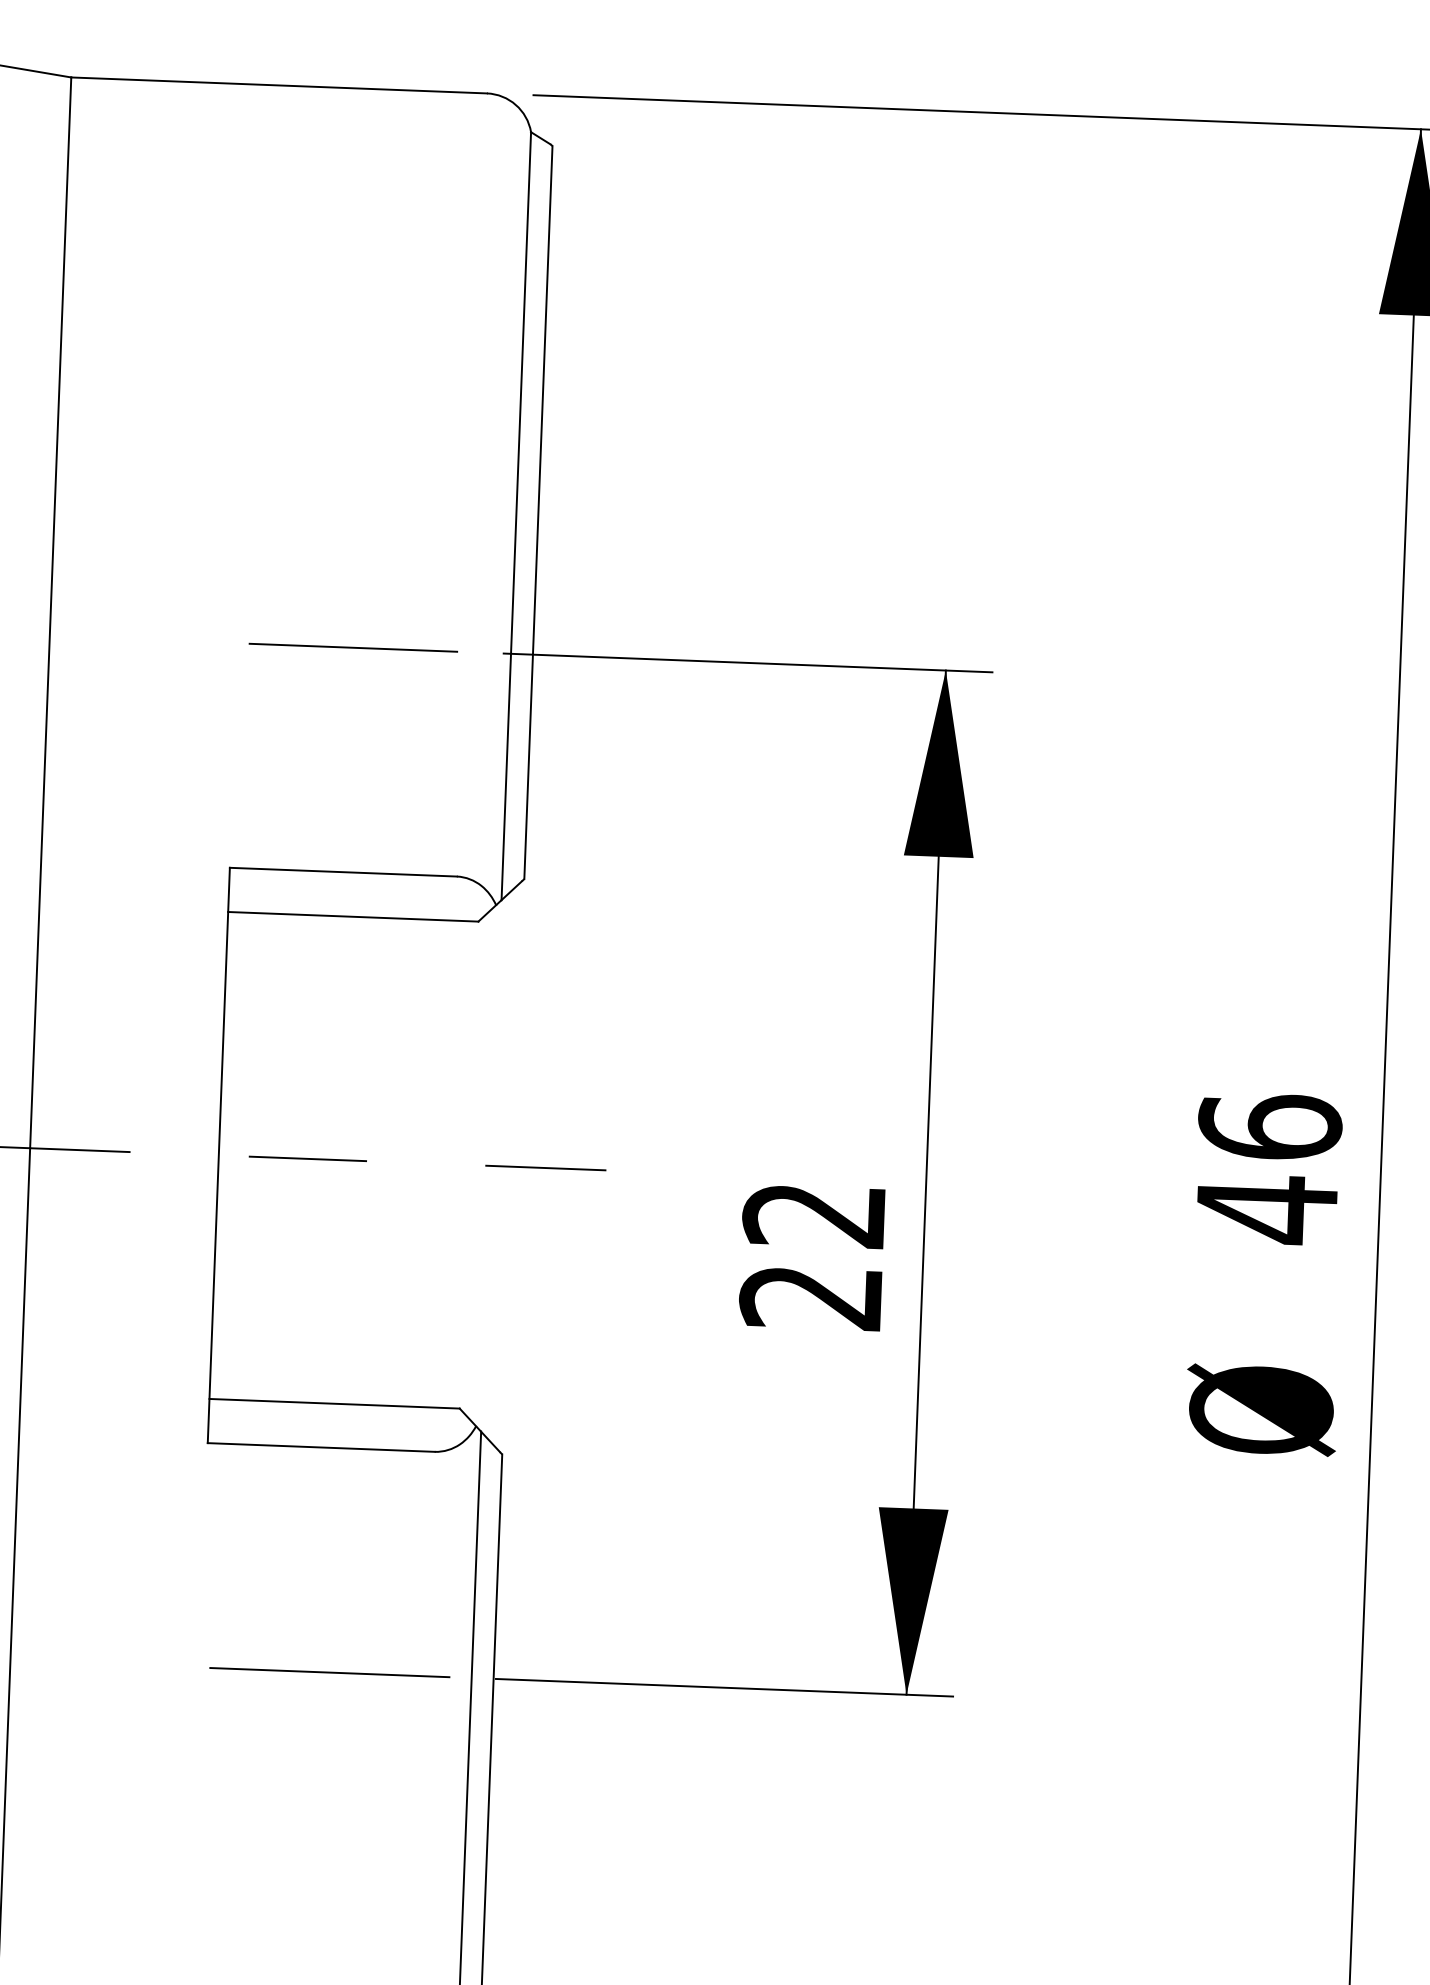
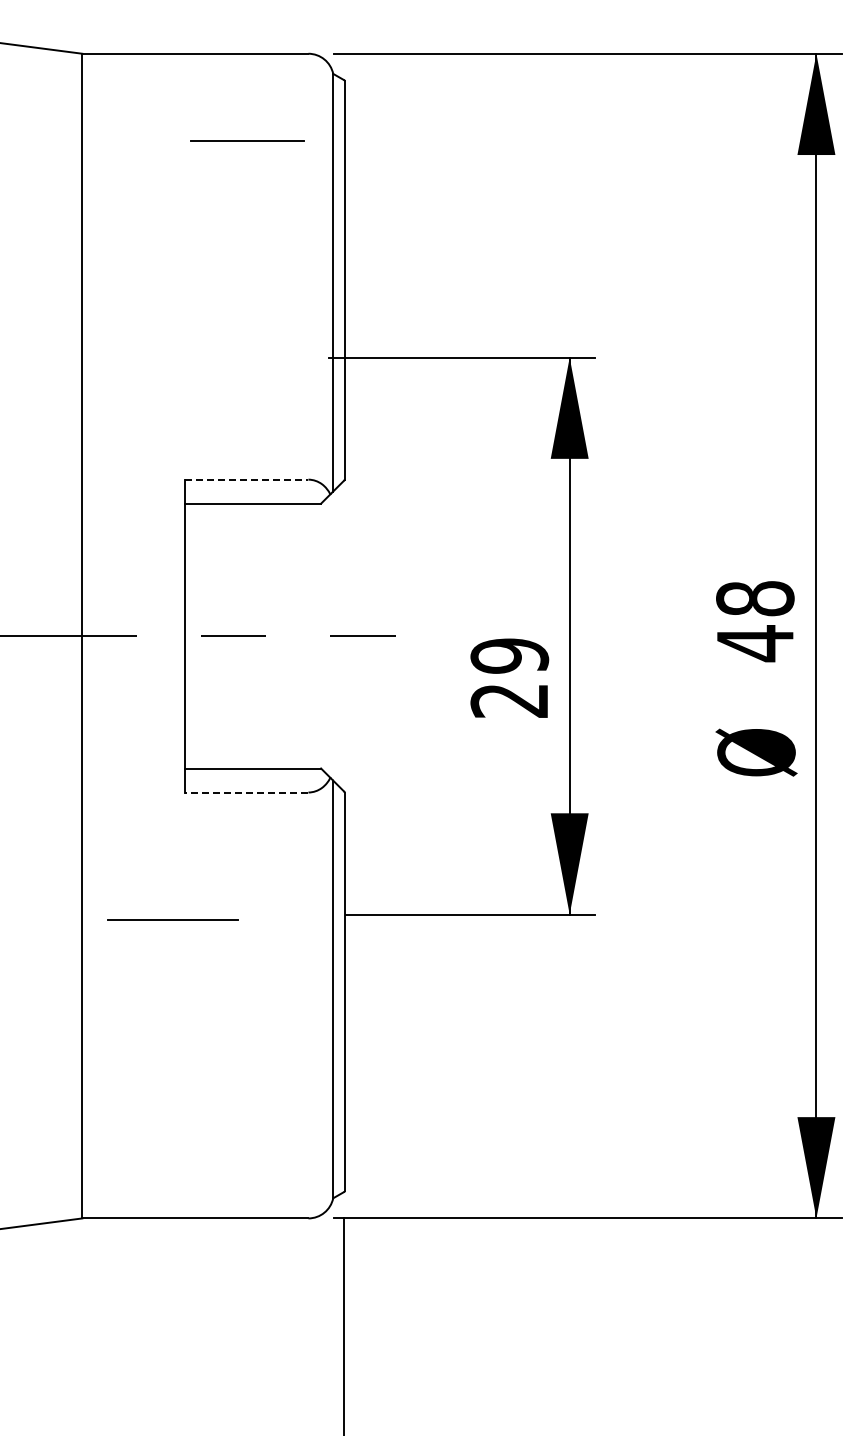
line: (353, 647) -> (247, 140), moved
line: (342, 871) -> (246, 479), solid -> dashed
text: (1270, 1126) -> (755, 598), 46 -> 48
text: (814, 1214) -> (509, 655), 22 -> 29
line: (320, 1447) -> (246, 792), solid -> dashed
line: (328, 1672) -> (172, 919), moved

